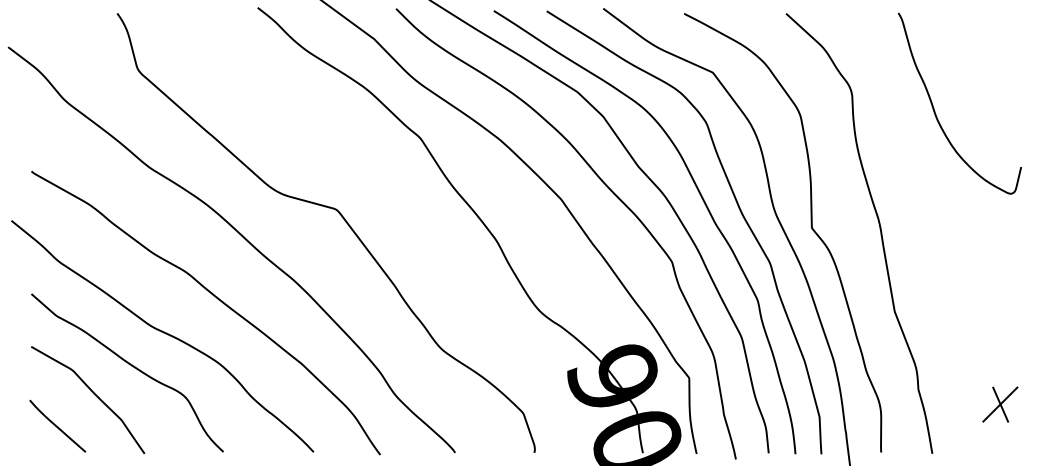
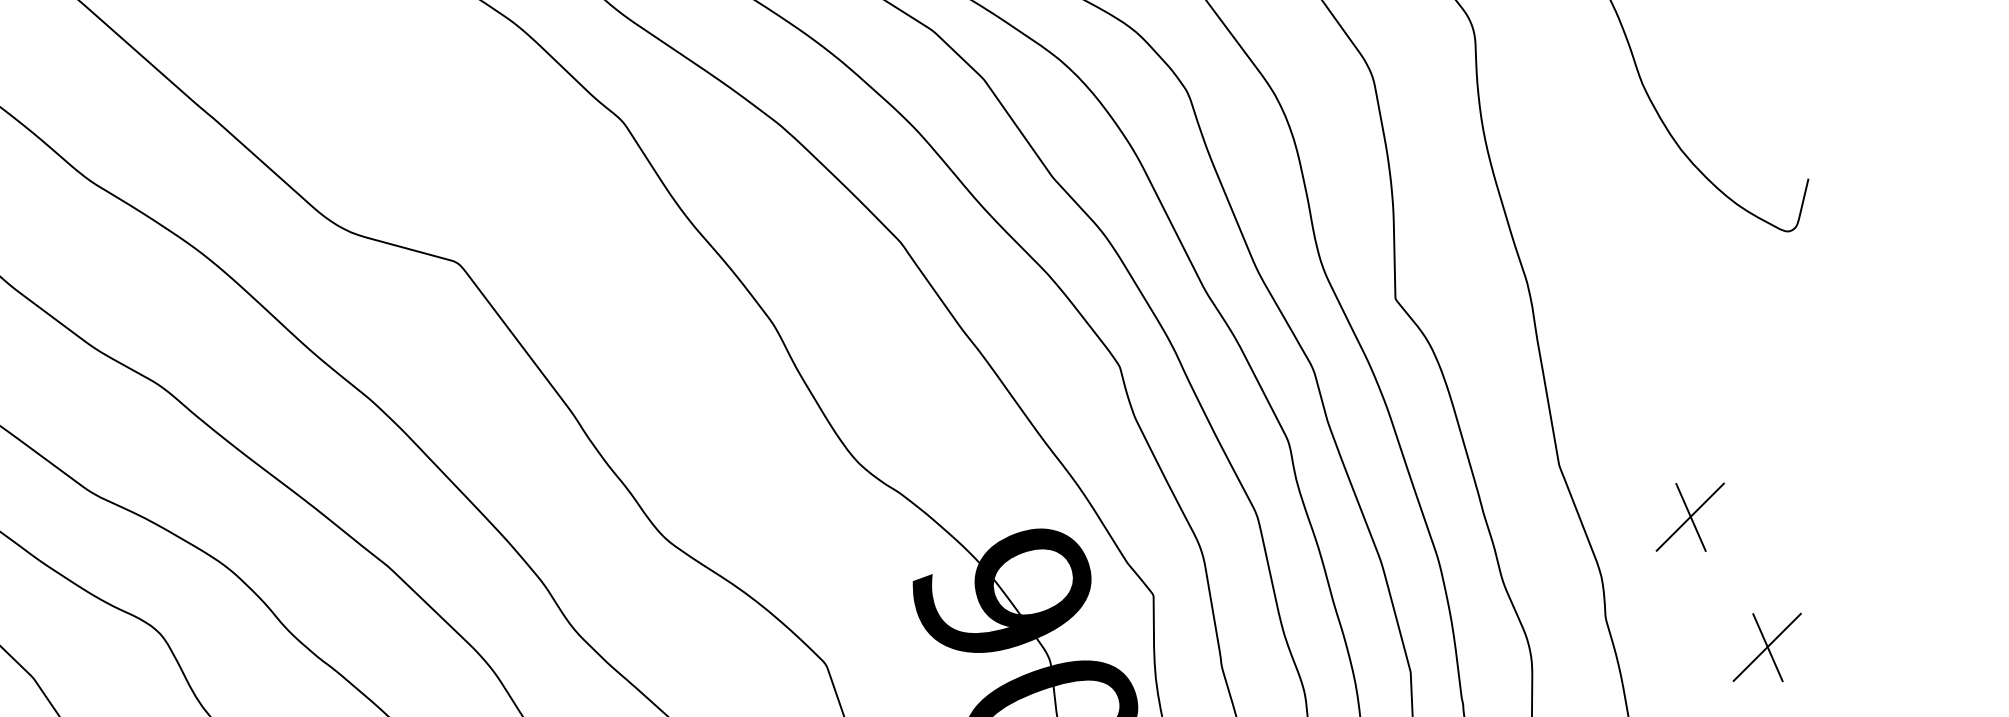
part: (961, 338) -> (1690, 517), added

